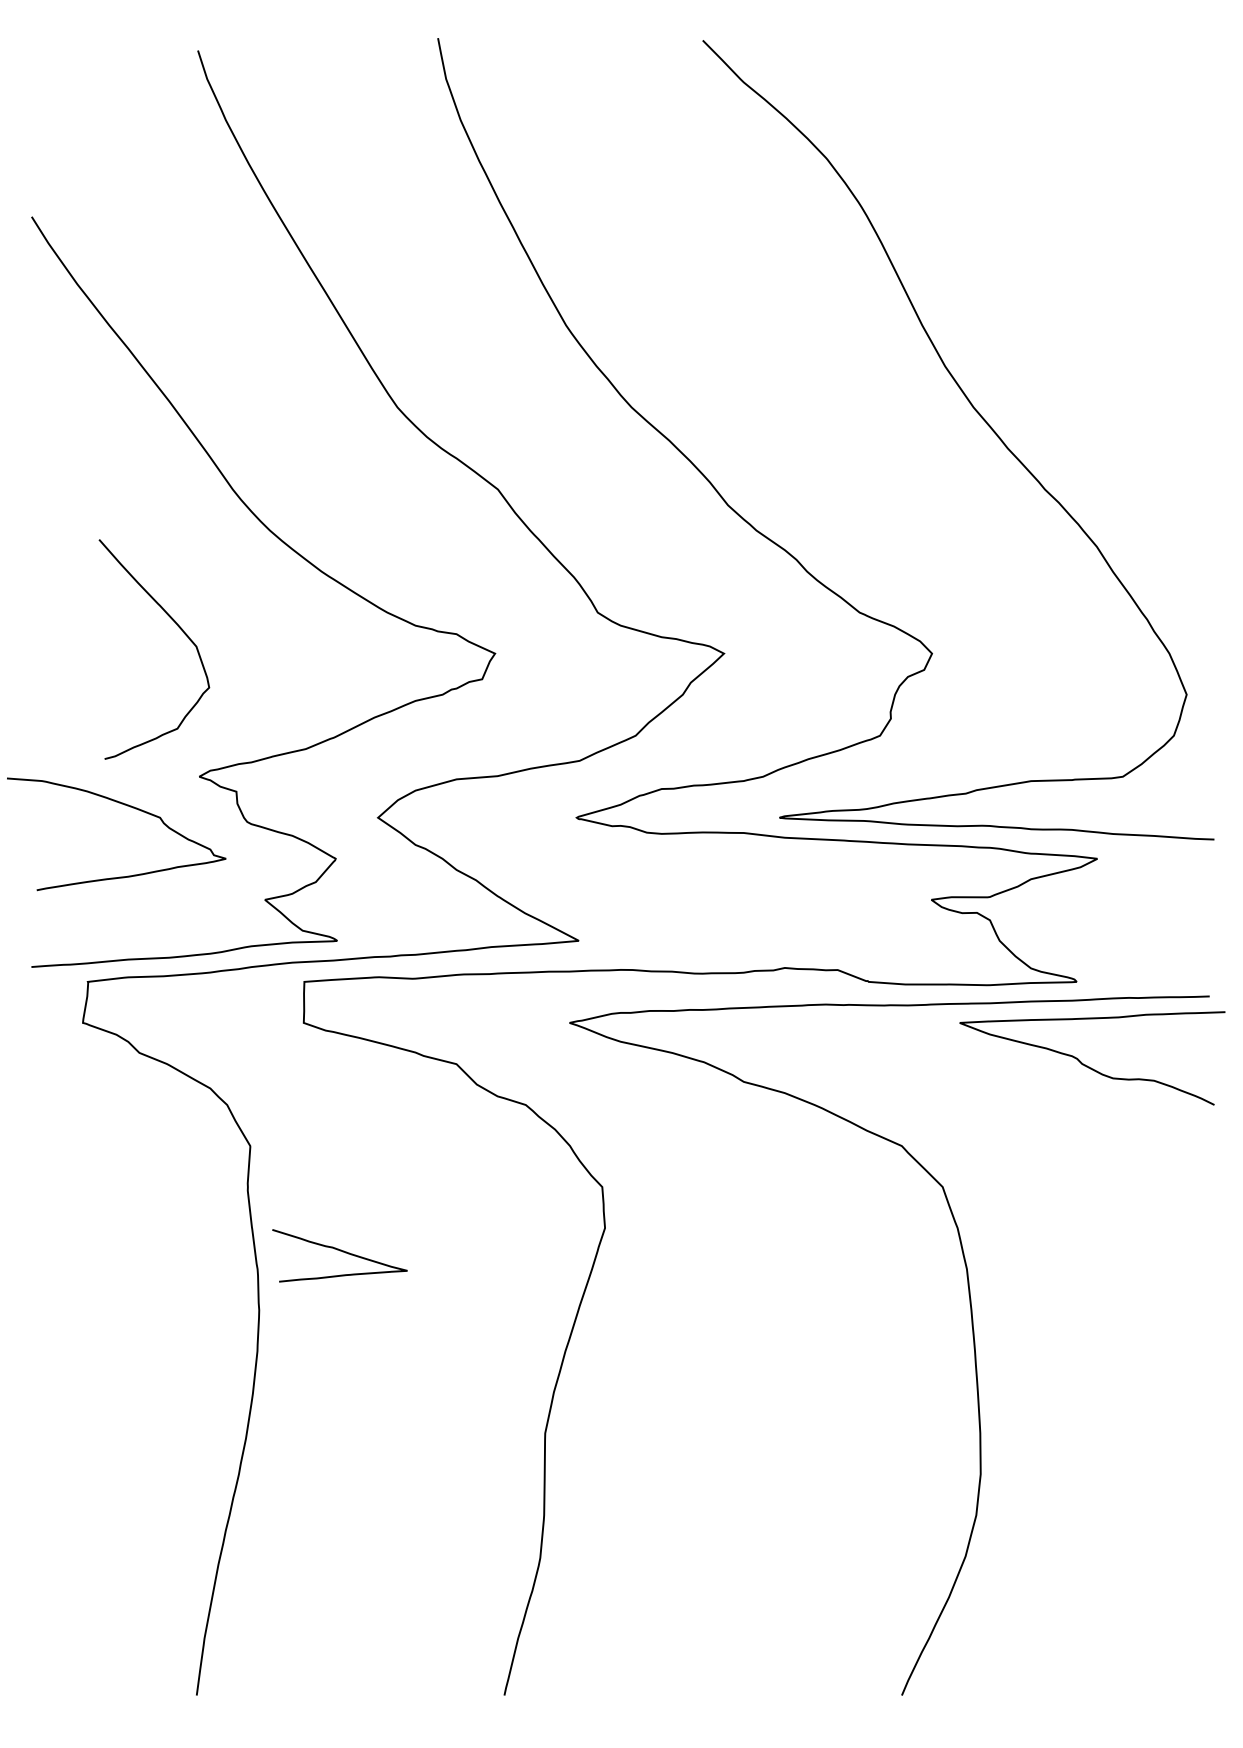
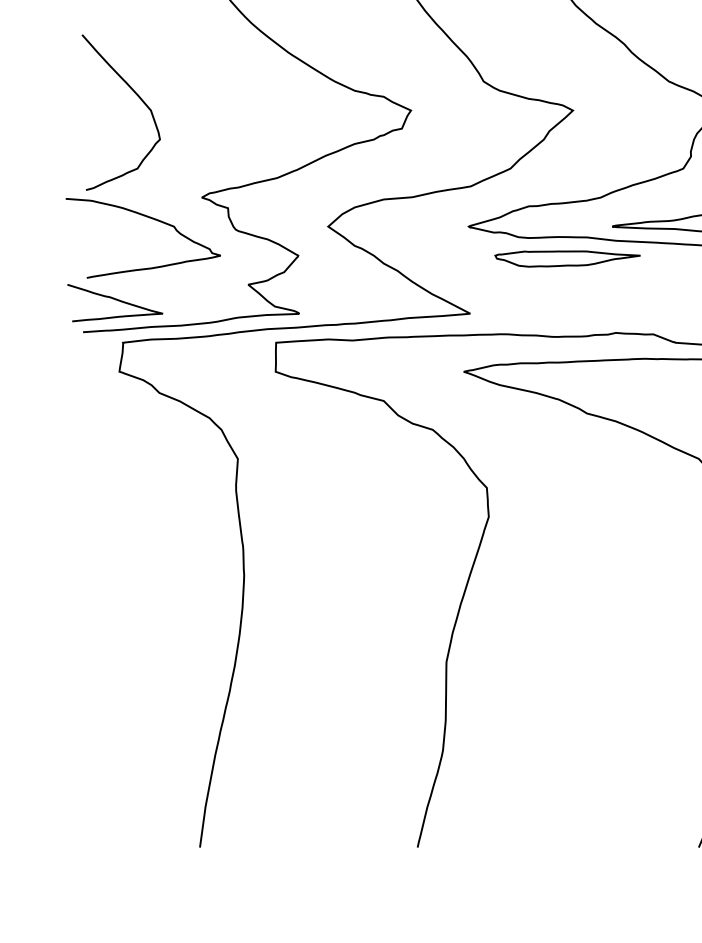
curve: (177, 626) -> (137, 96), moved
part: (716, 863) -> (567, 259), added
curve: (340, 1251) -> (115, 300), moved

